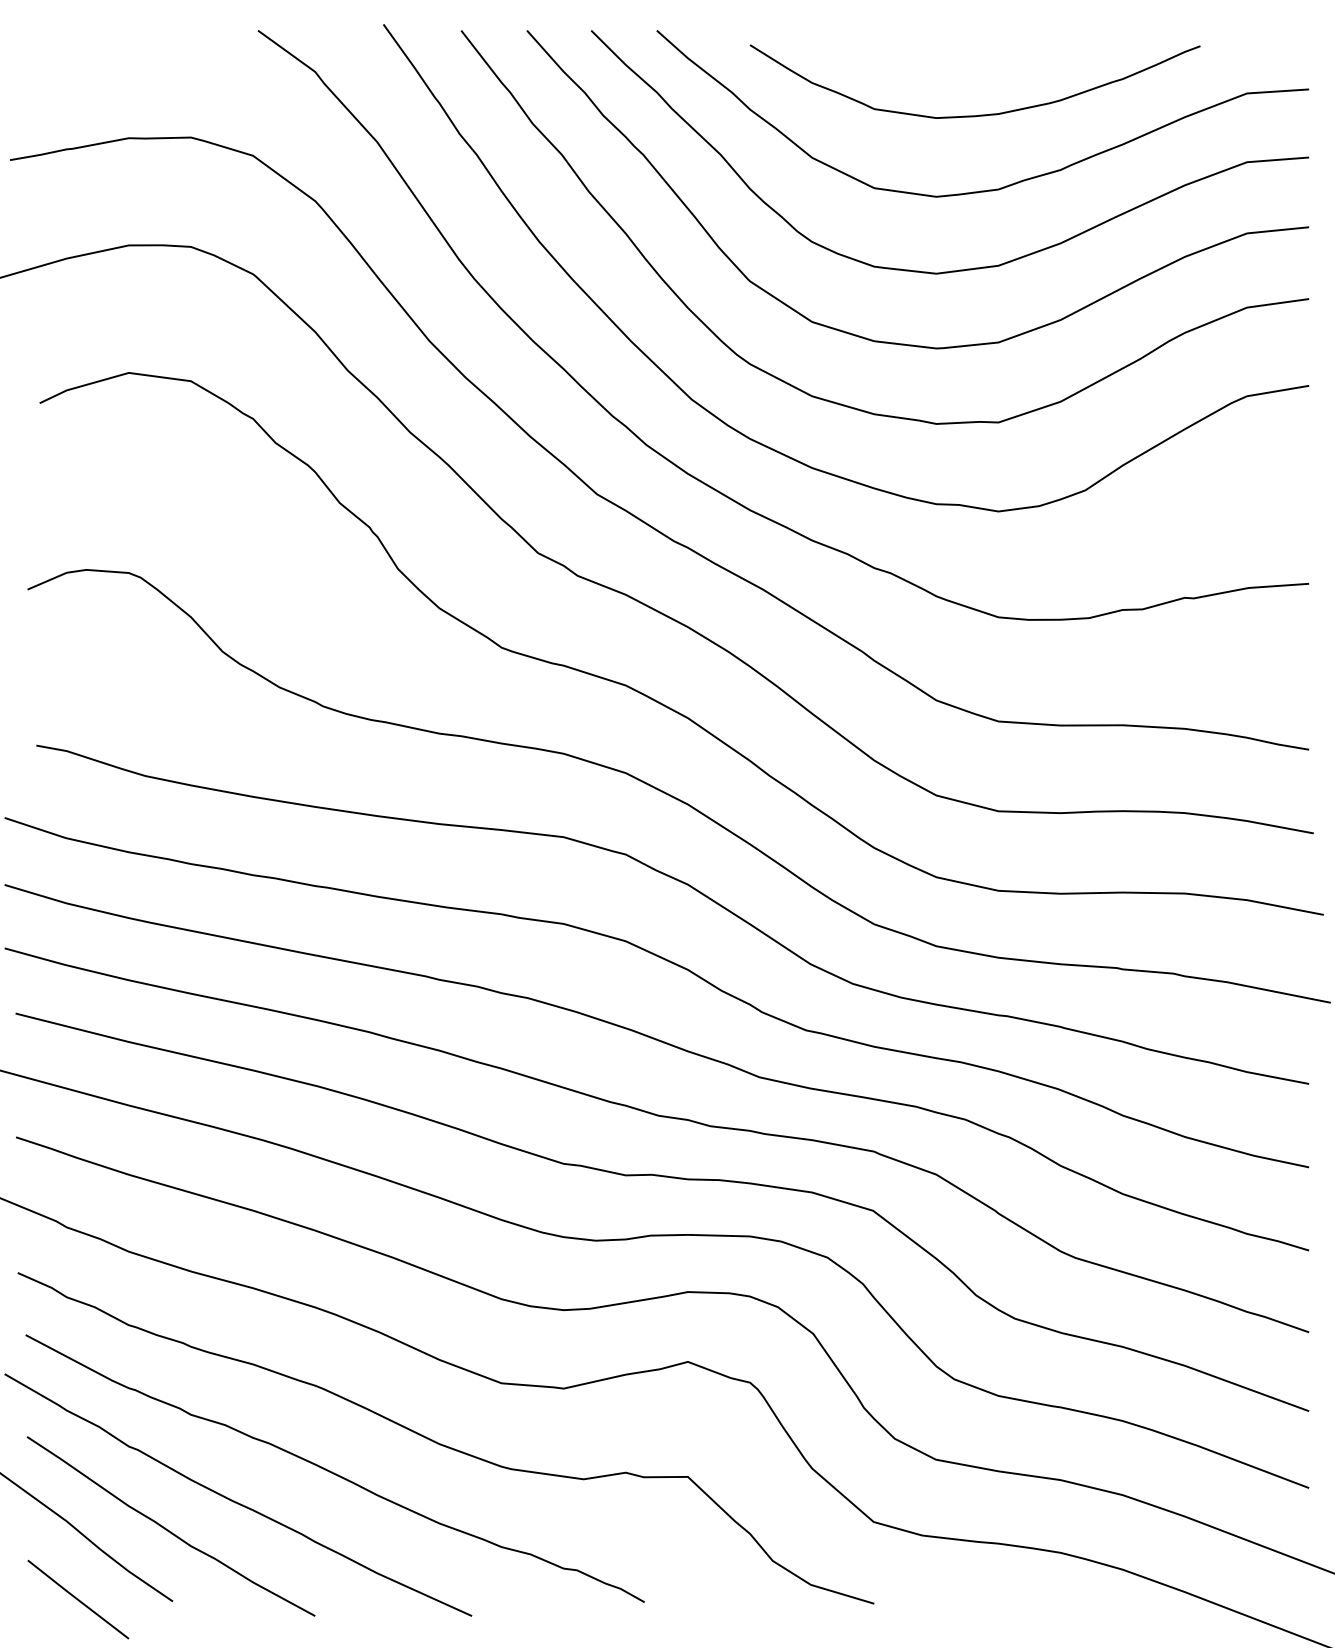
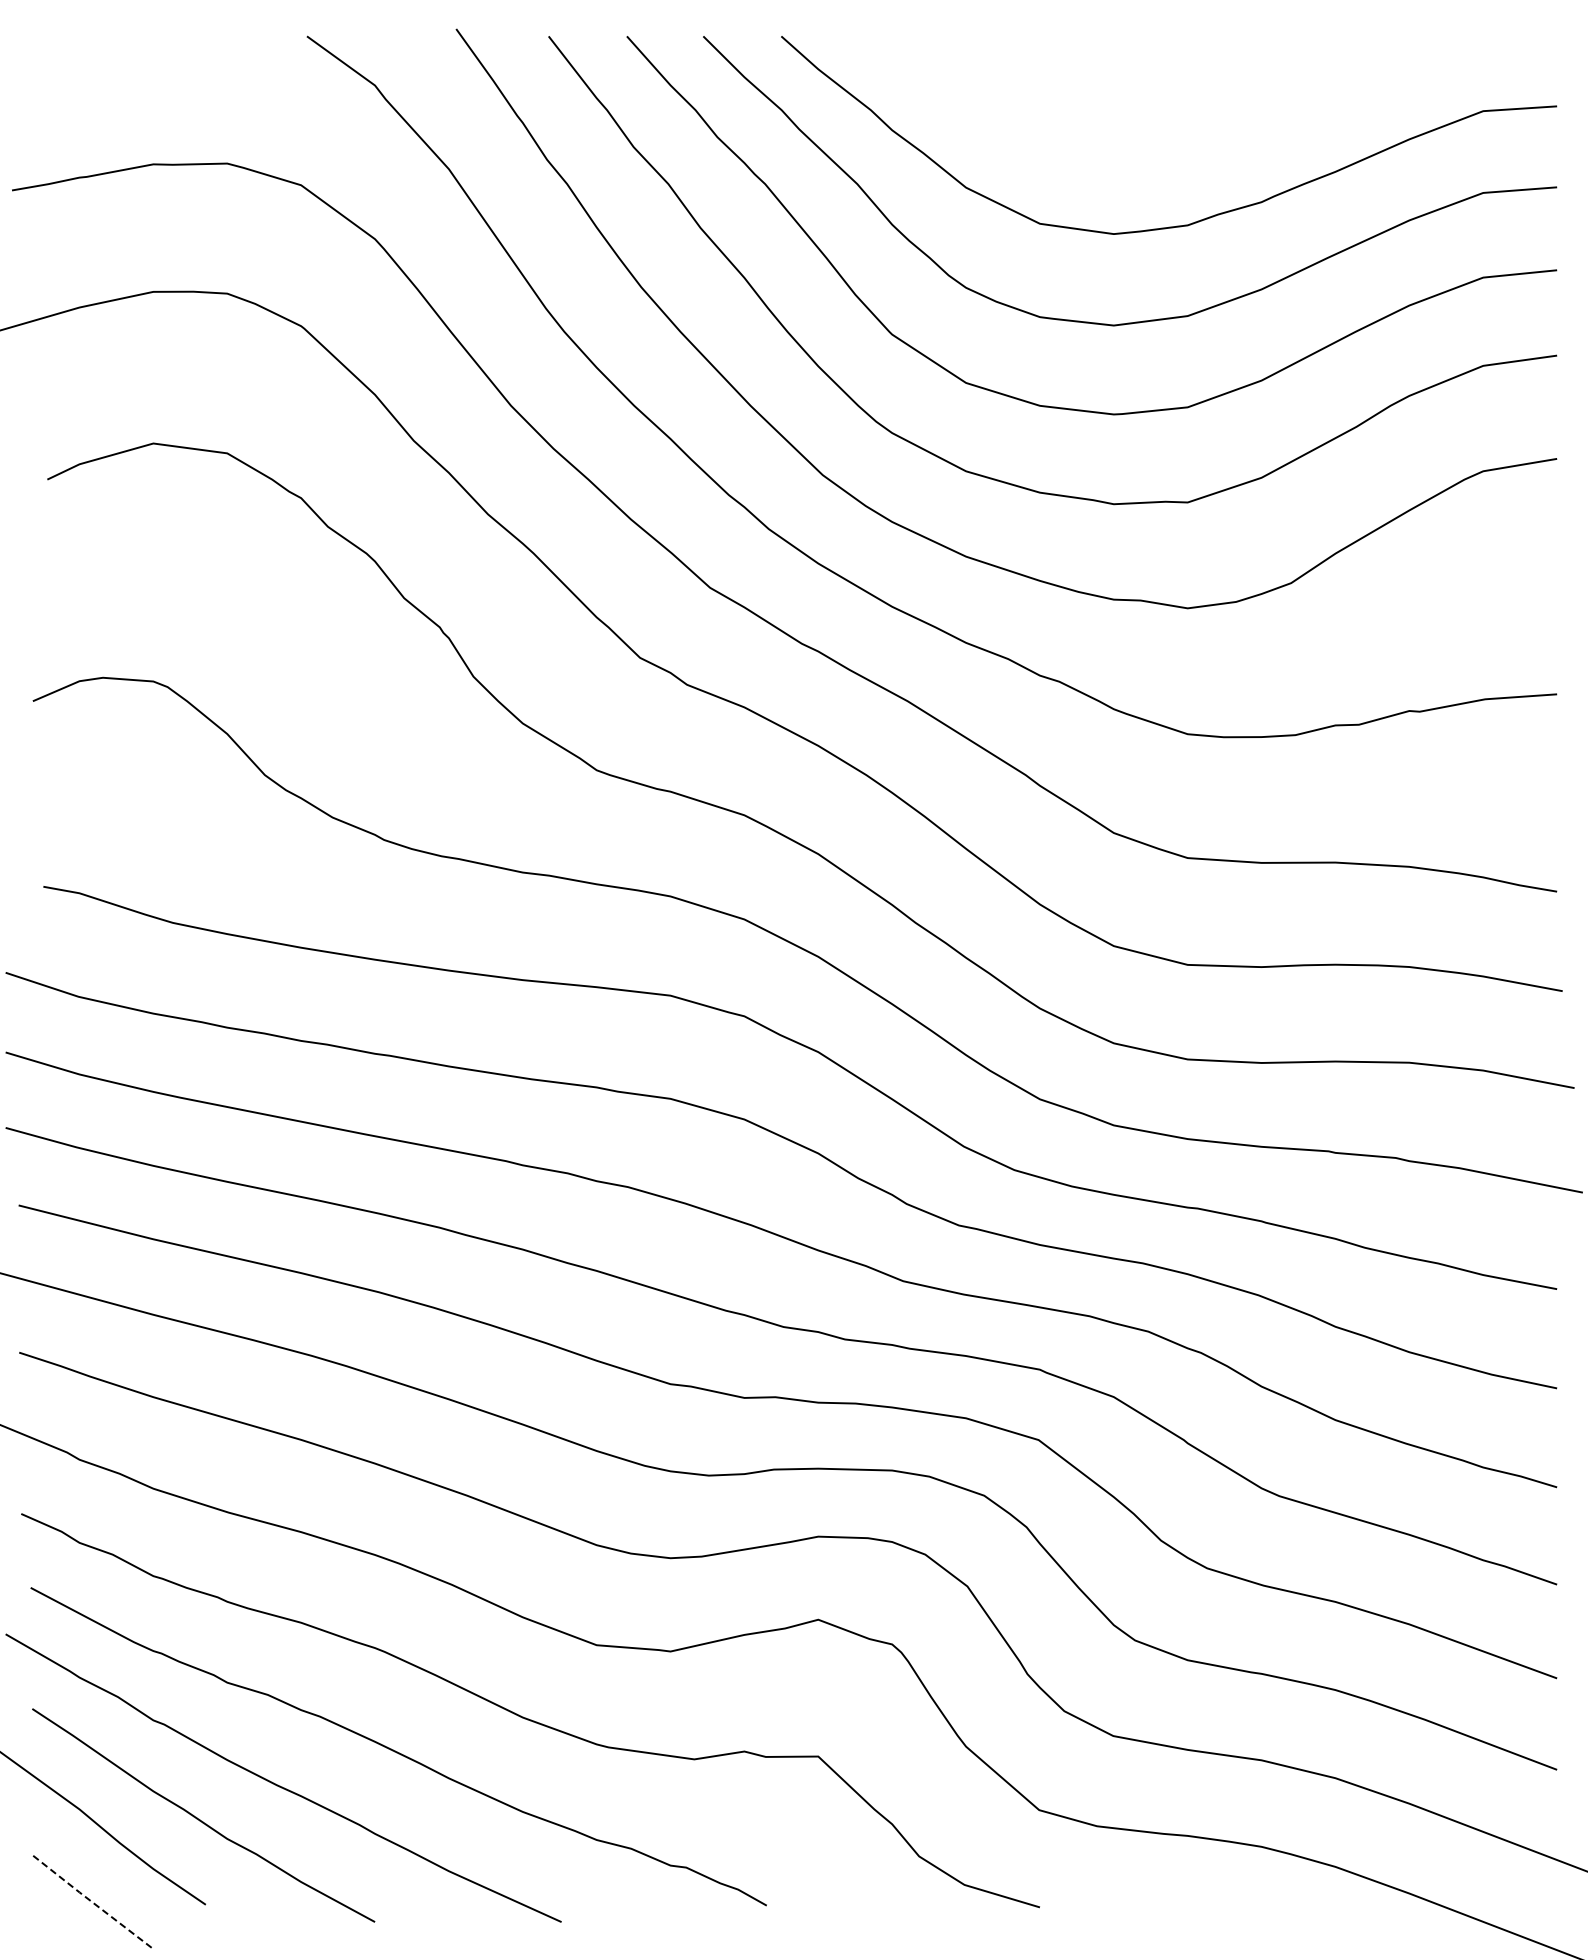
curve: (979, 114) -> (1164, 136), removed
line: (77, 1599) -> (92, 1902), solid -> dashed

